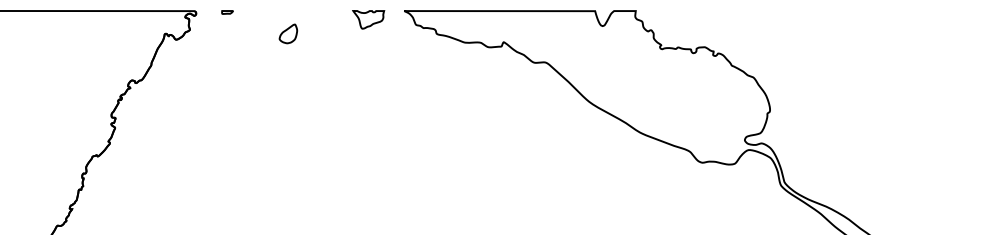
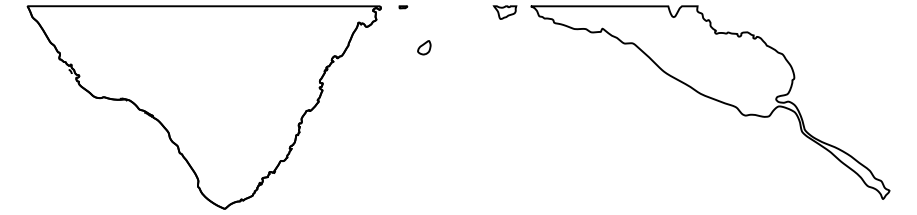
part: (288, 33) -> (424, 47), moved

